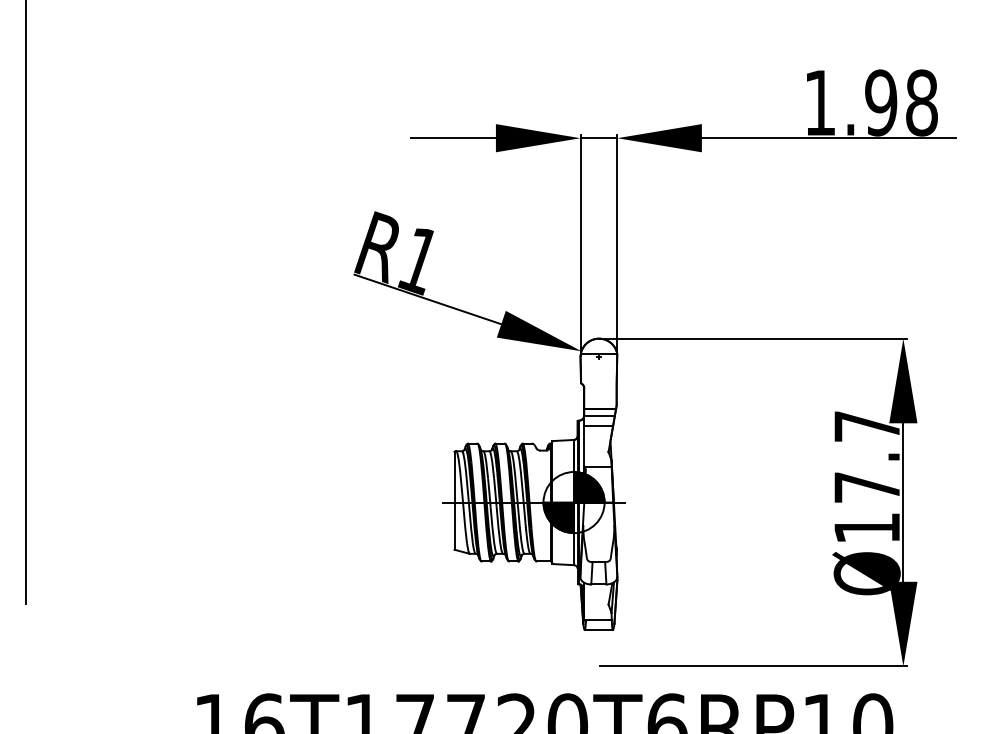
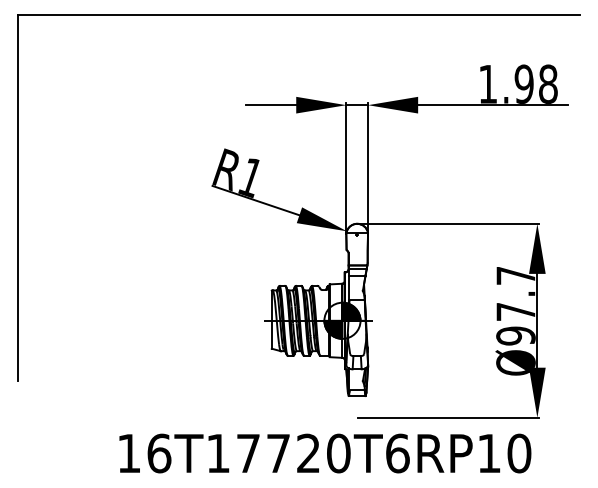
text: (866, 527) -> (515, 335), Ø17.7 -> Ø97.7

